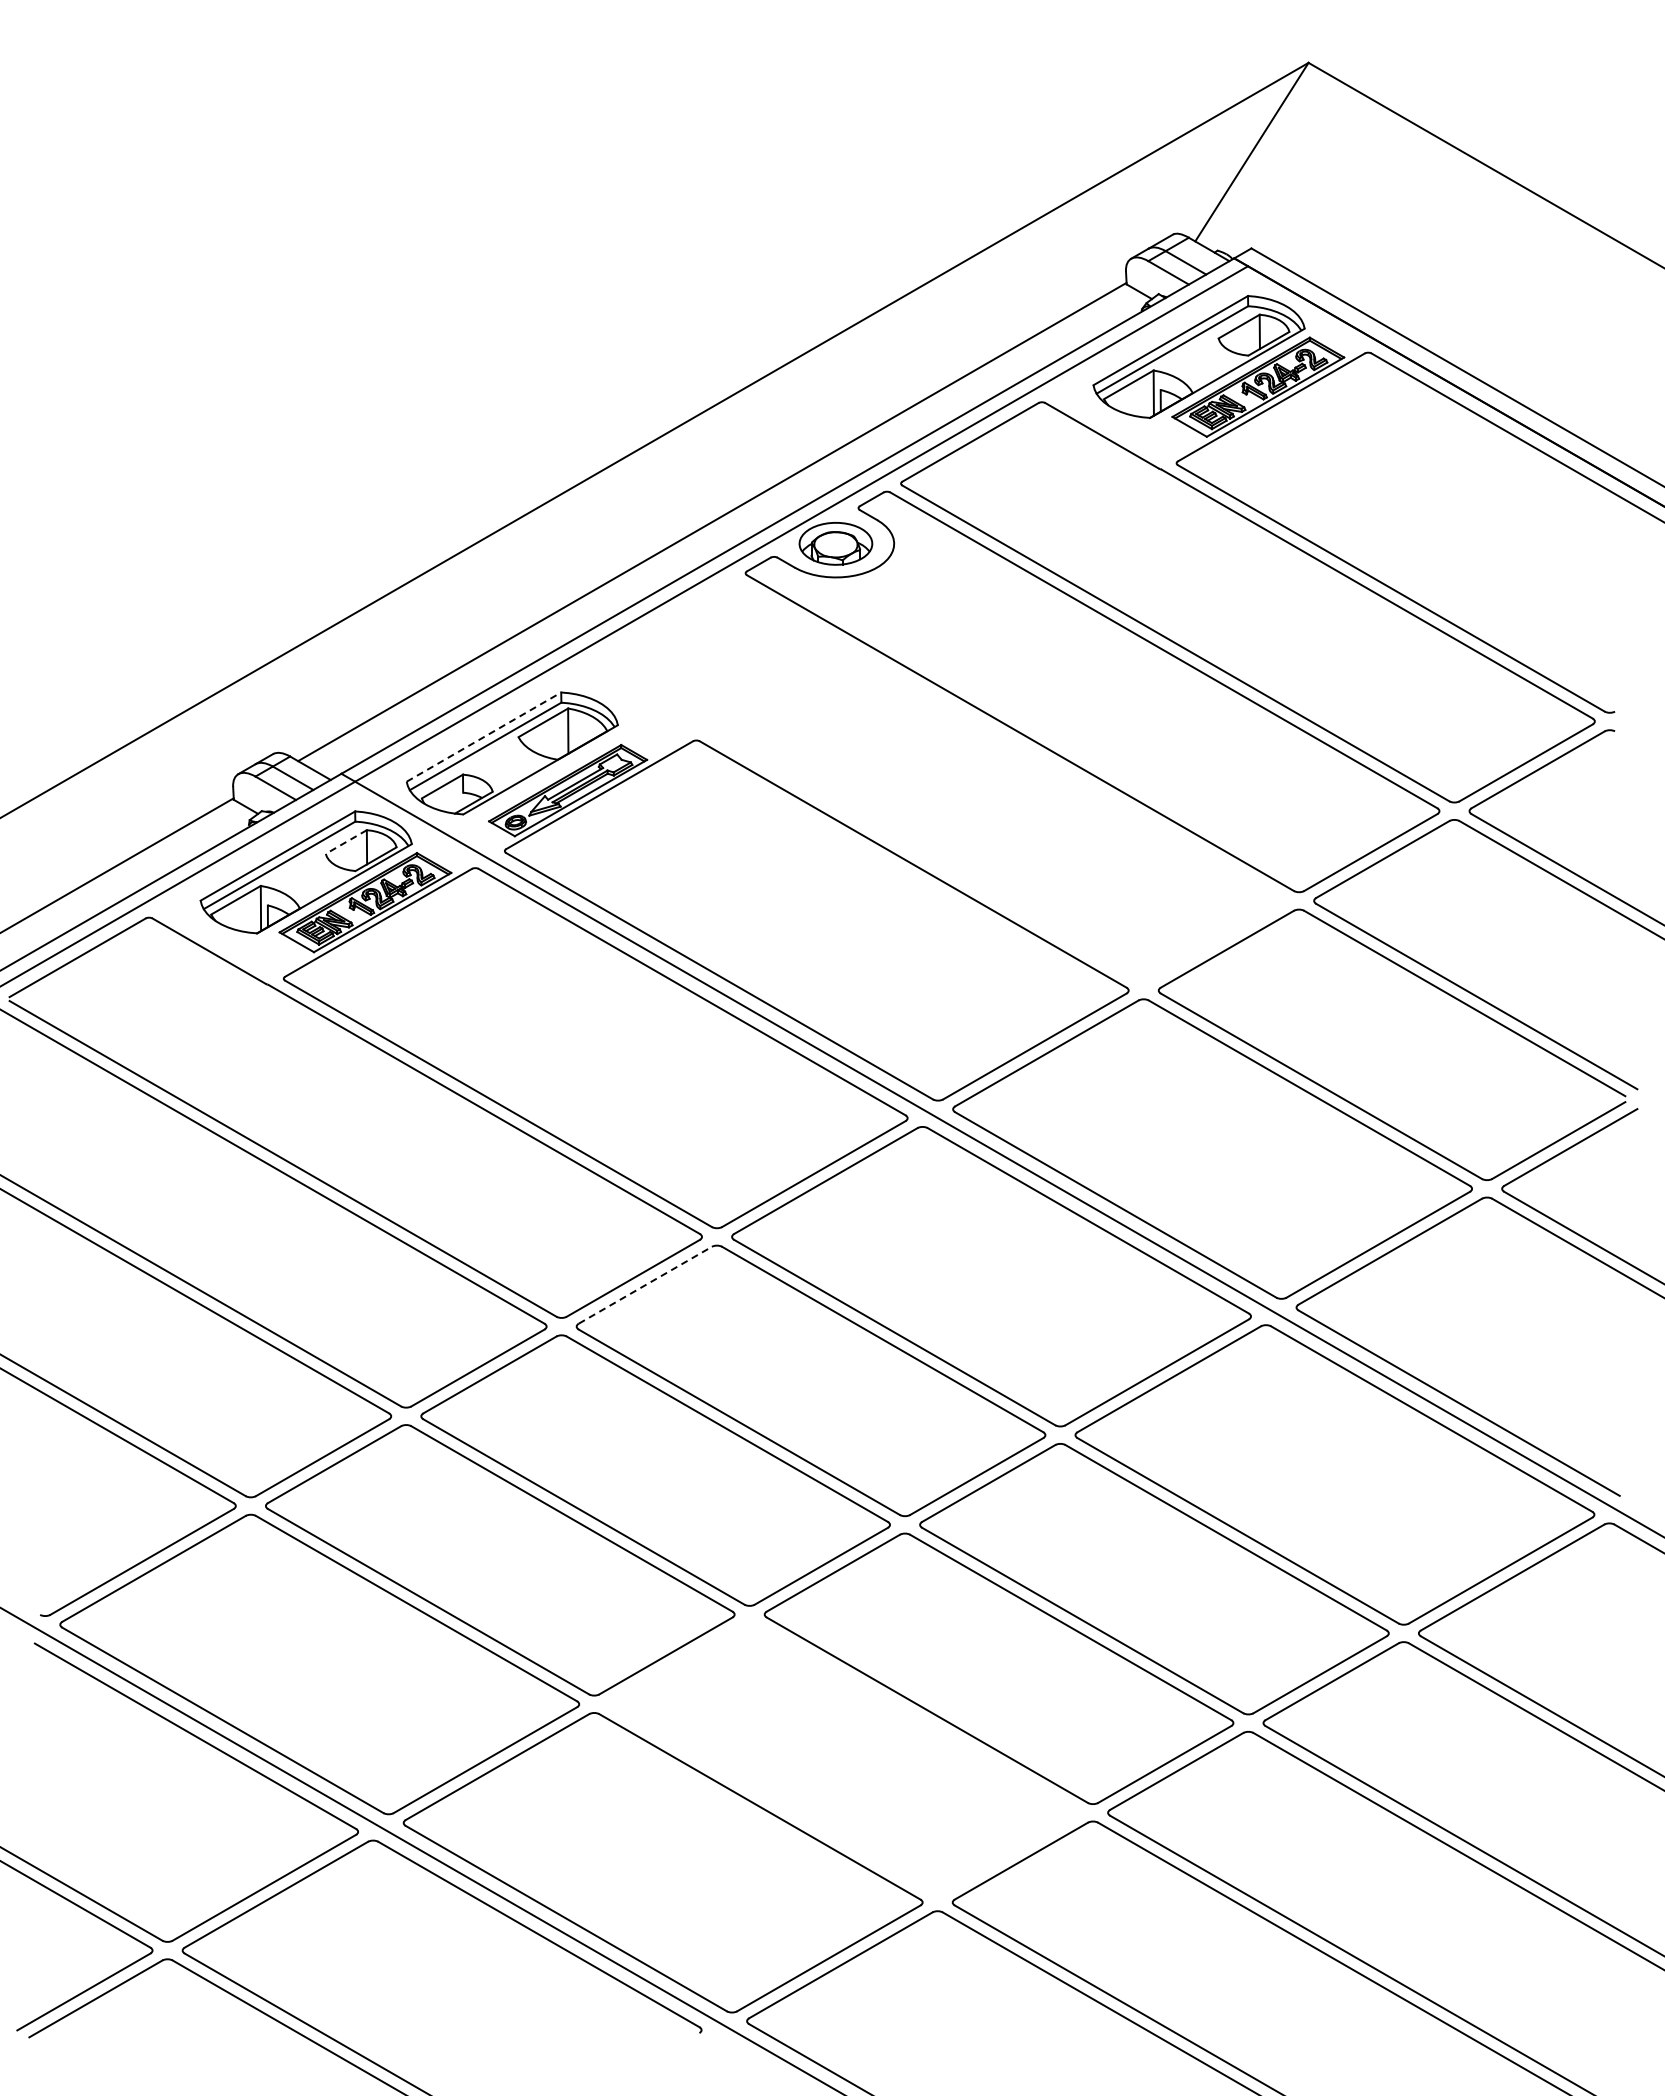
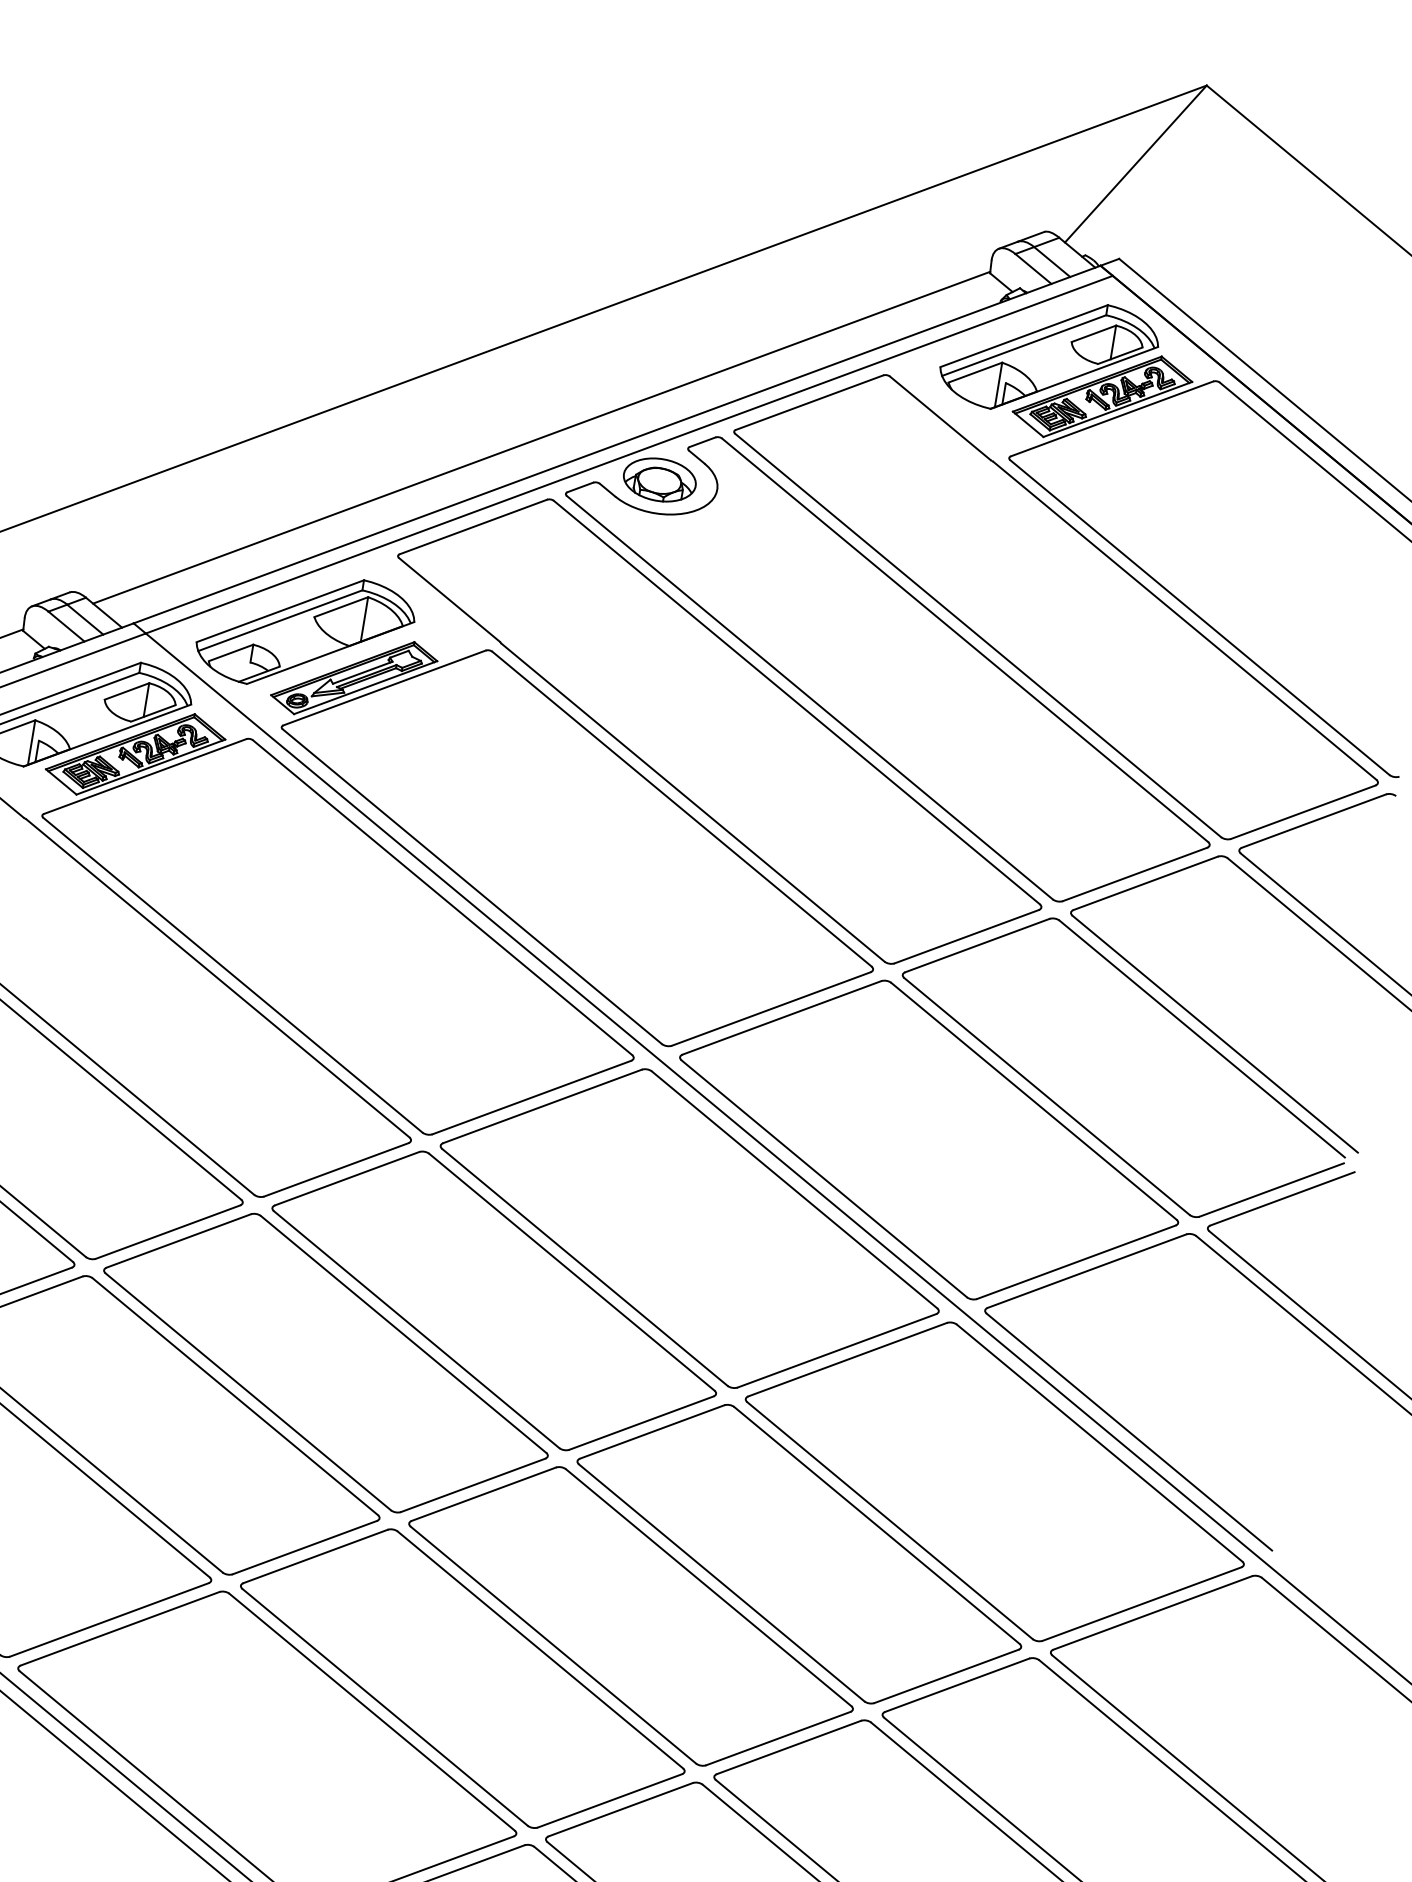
line: (484, 736) -> (280, 610), dashed -> solid
part: (936, 781) -> (718, 731), added
line: (346, 842) -> (127, 691), dashed -> solid
line: (645, 1285) -> (347, 1178), dashed -> solid
part: (843, 1758) -> (462, 1678), added

